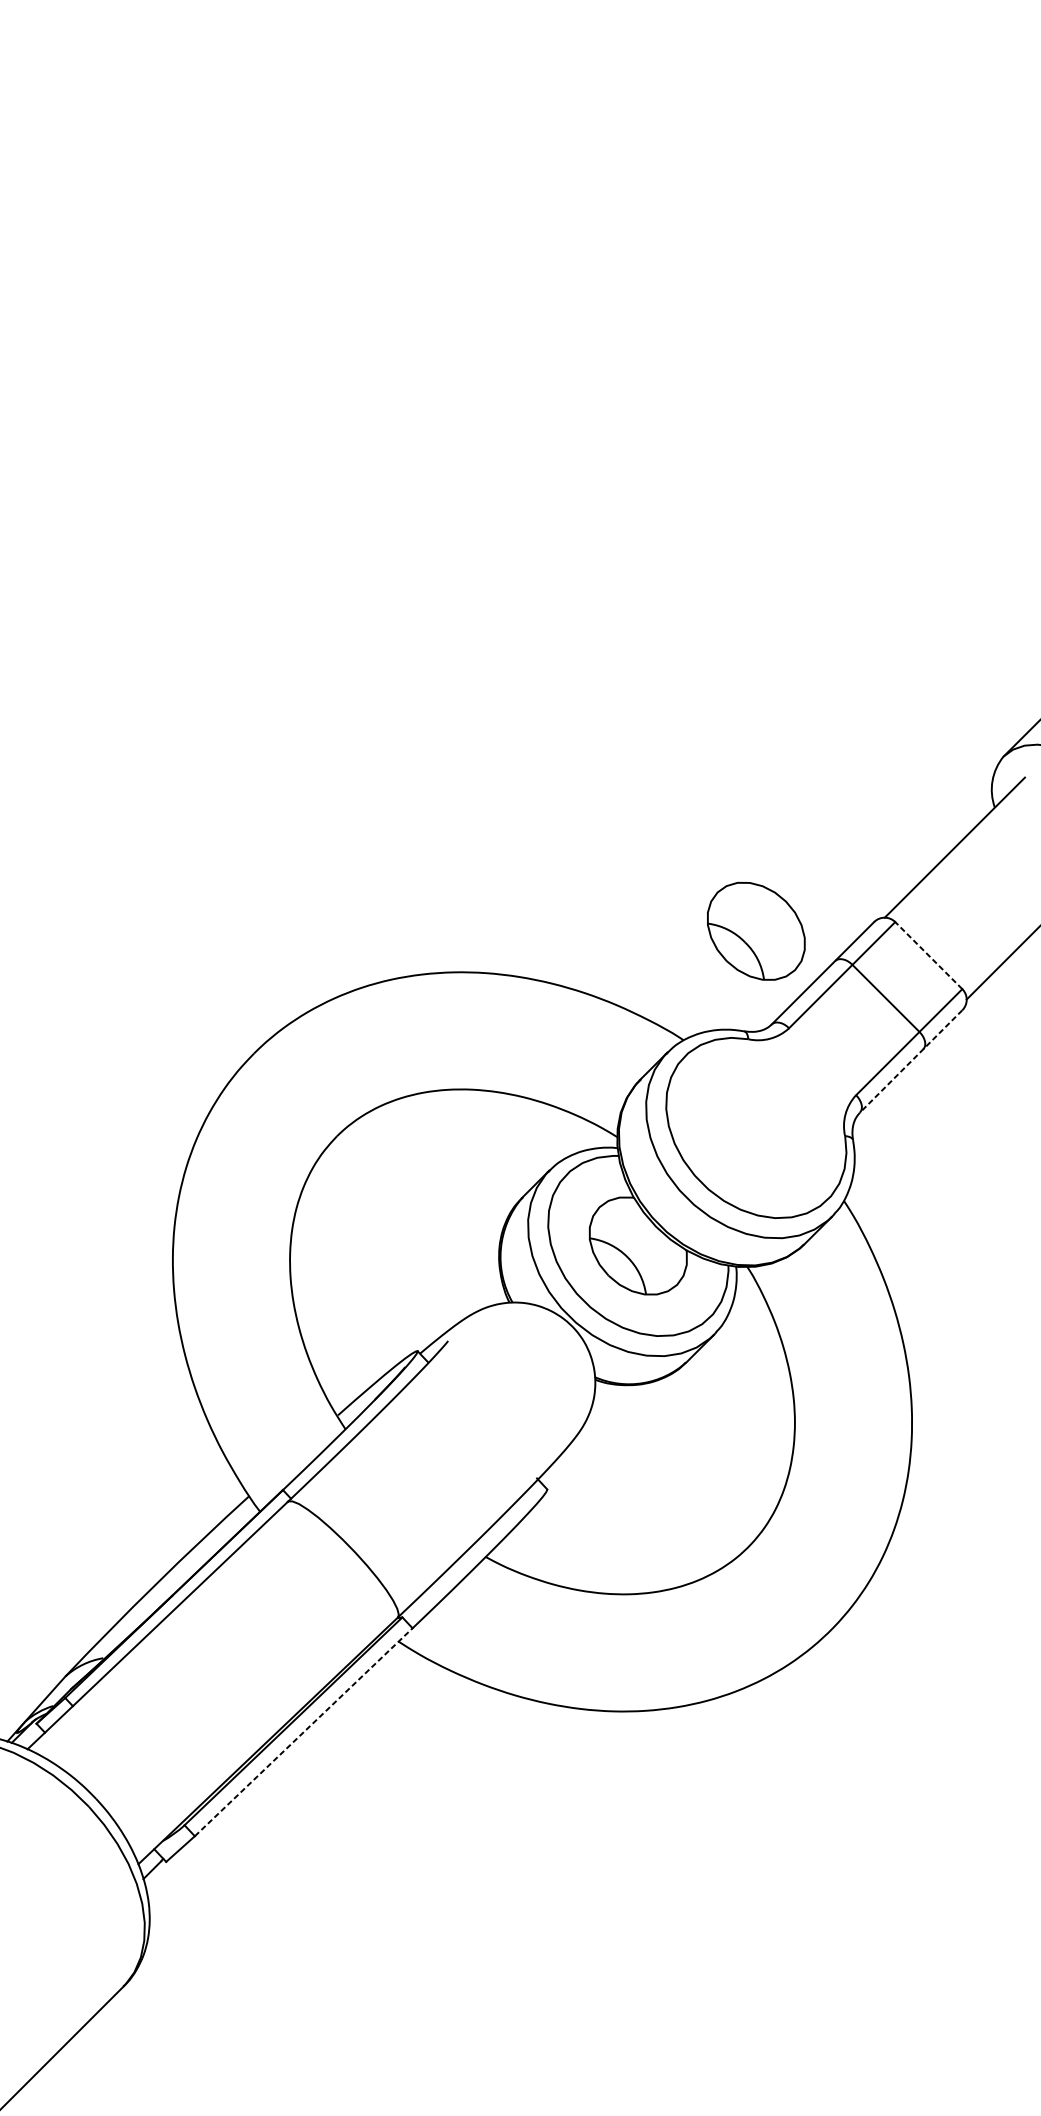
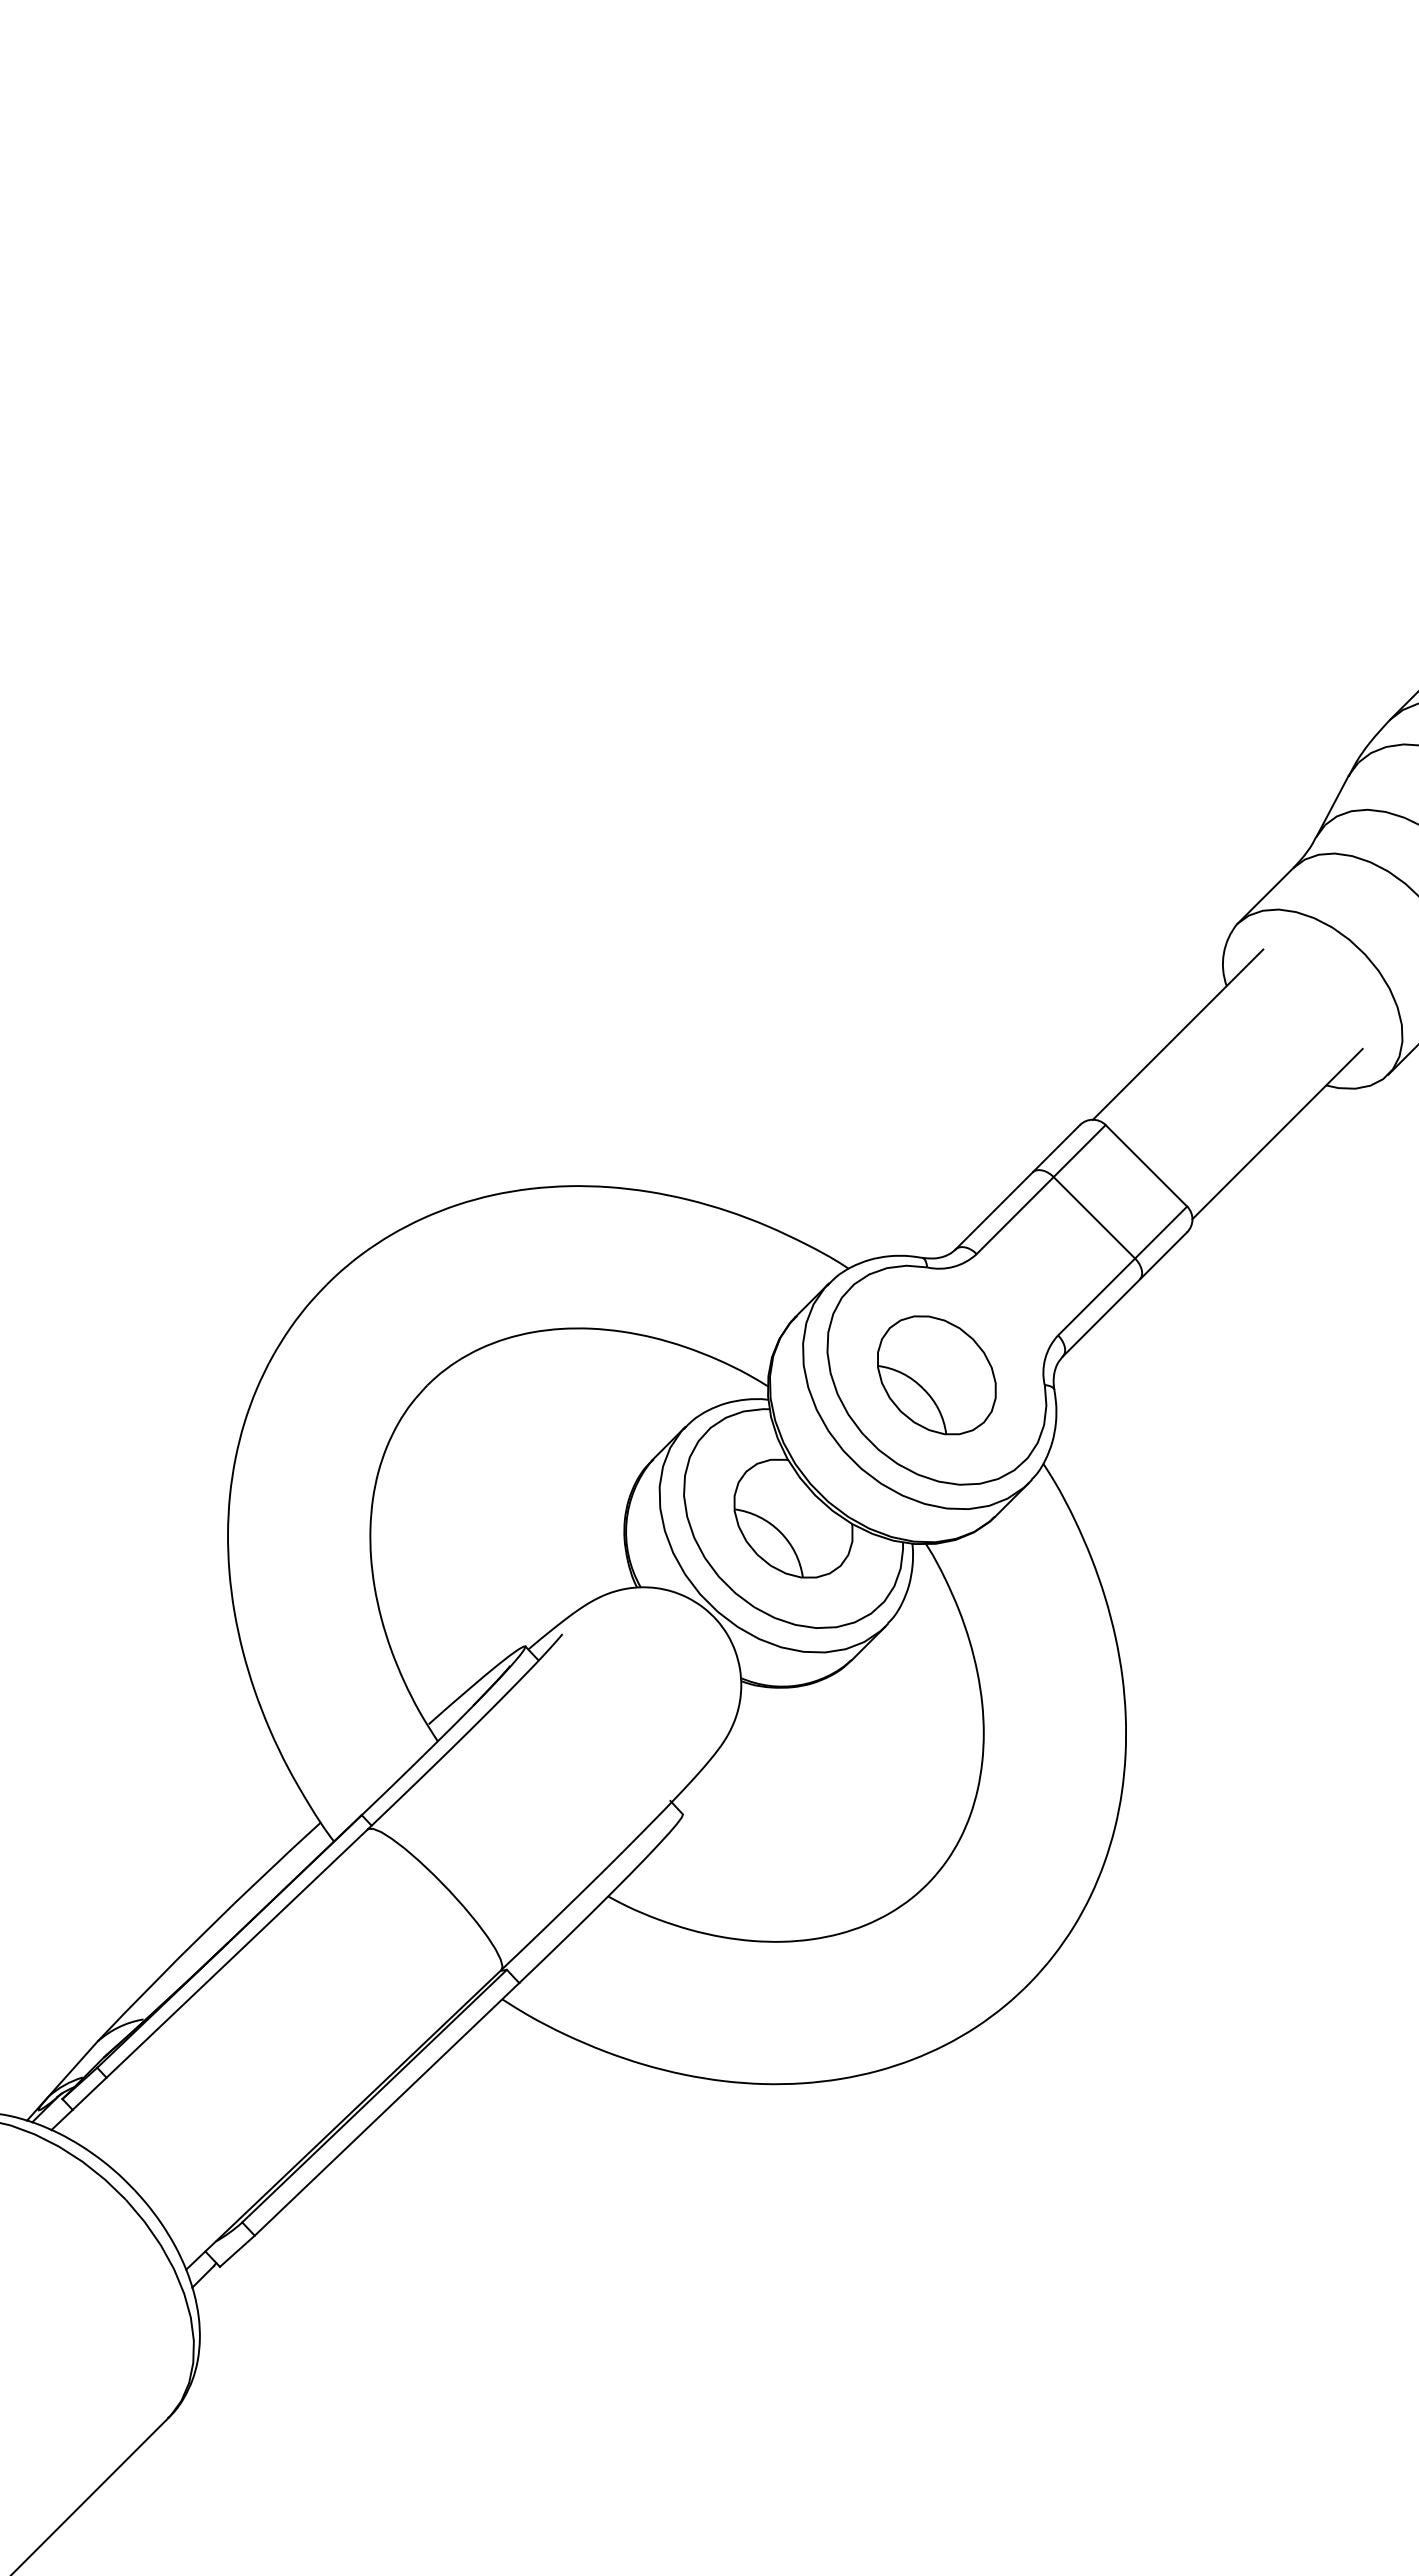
part: (756, 931) -> (936, 1375), moved
line: (928, 955) -> (1146, 1165), dashed -> solid
line: (910, 1061) -> (1124, 1294), dashed -> solid
line: (304, 1732) -> (387, 2109), dashed -> solid

